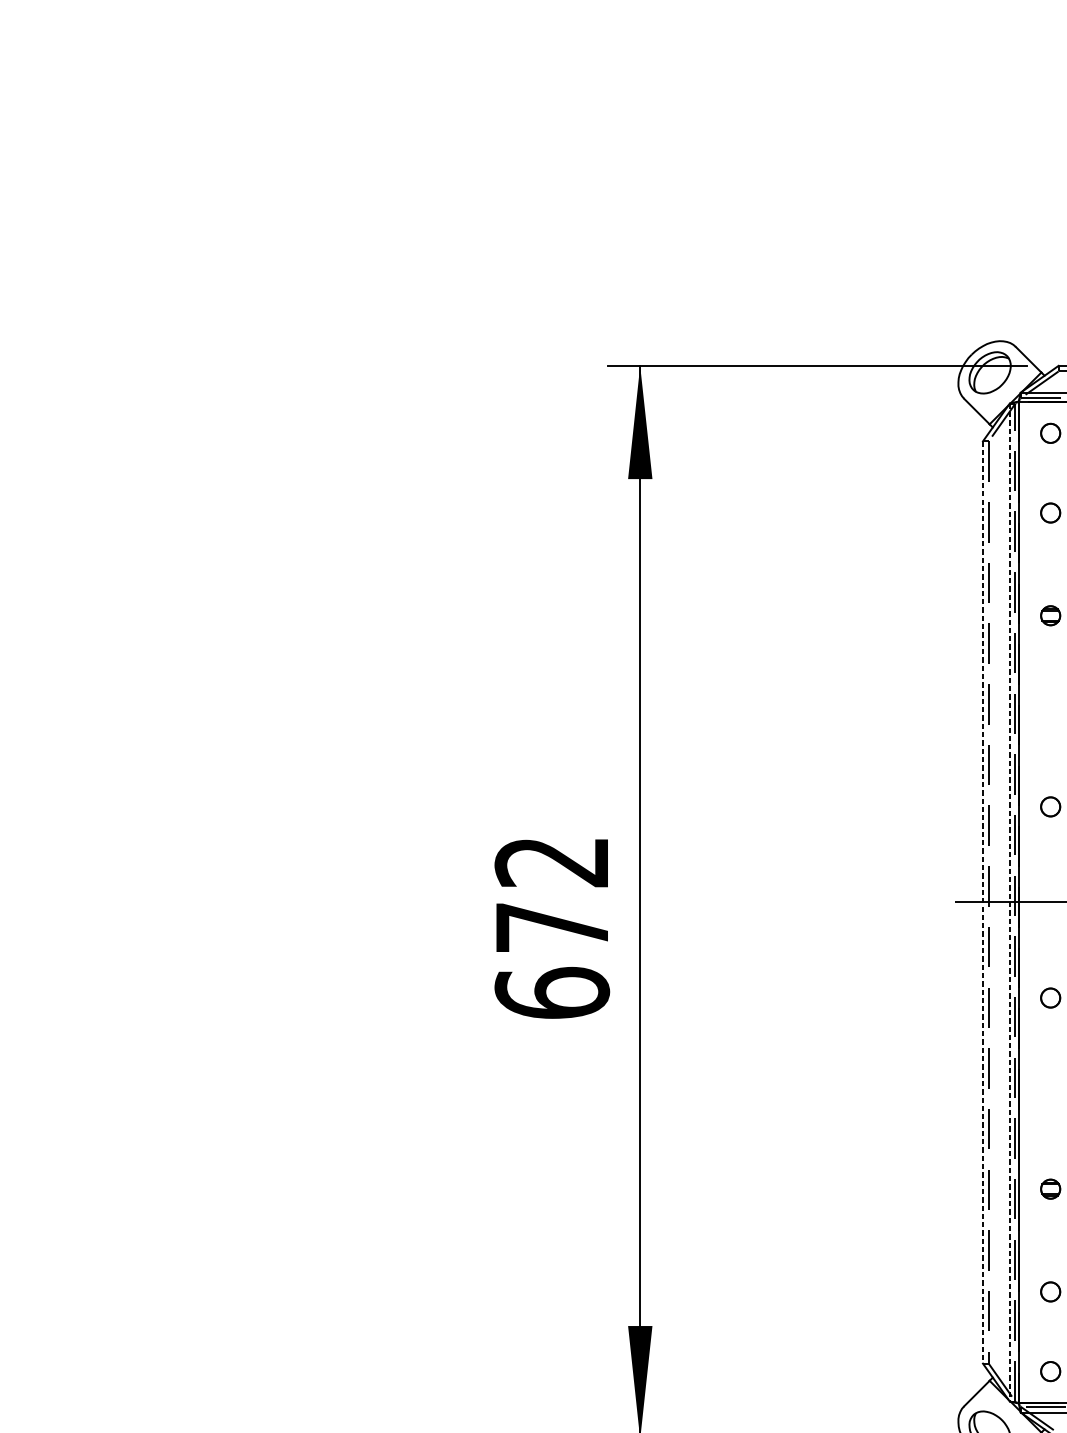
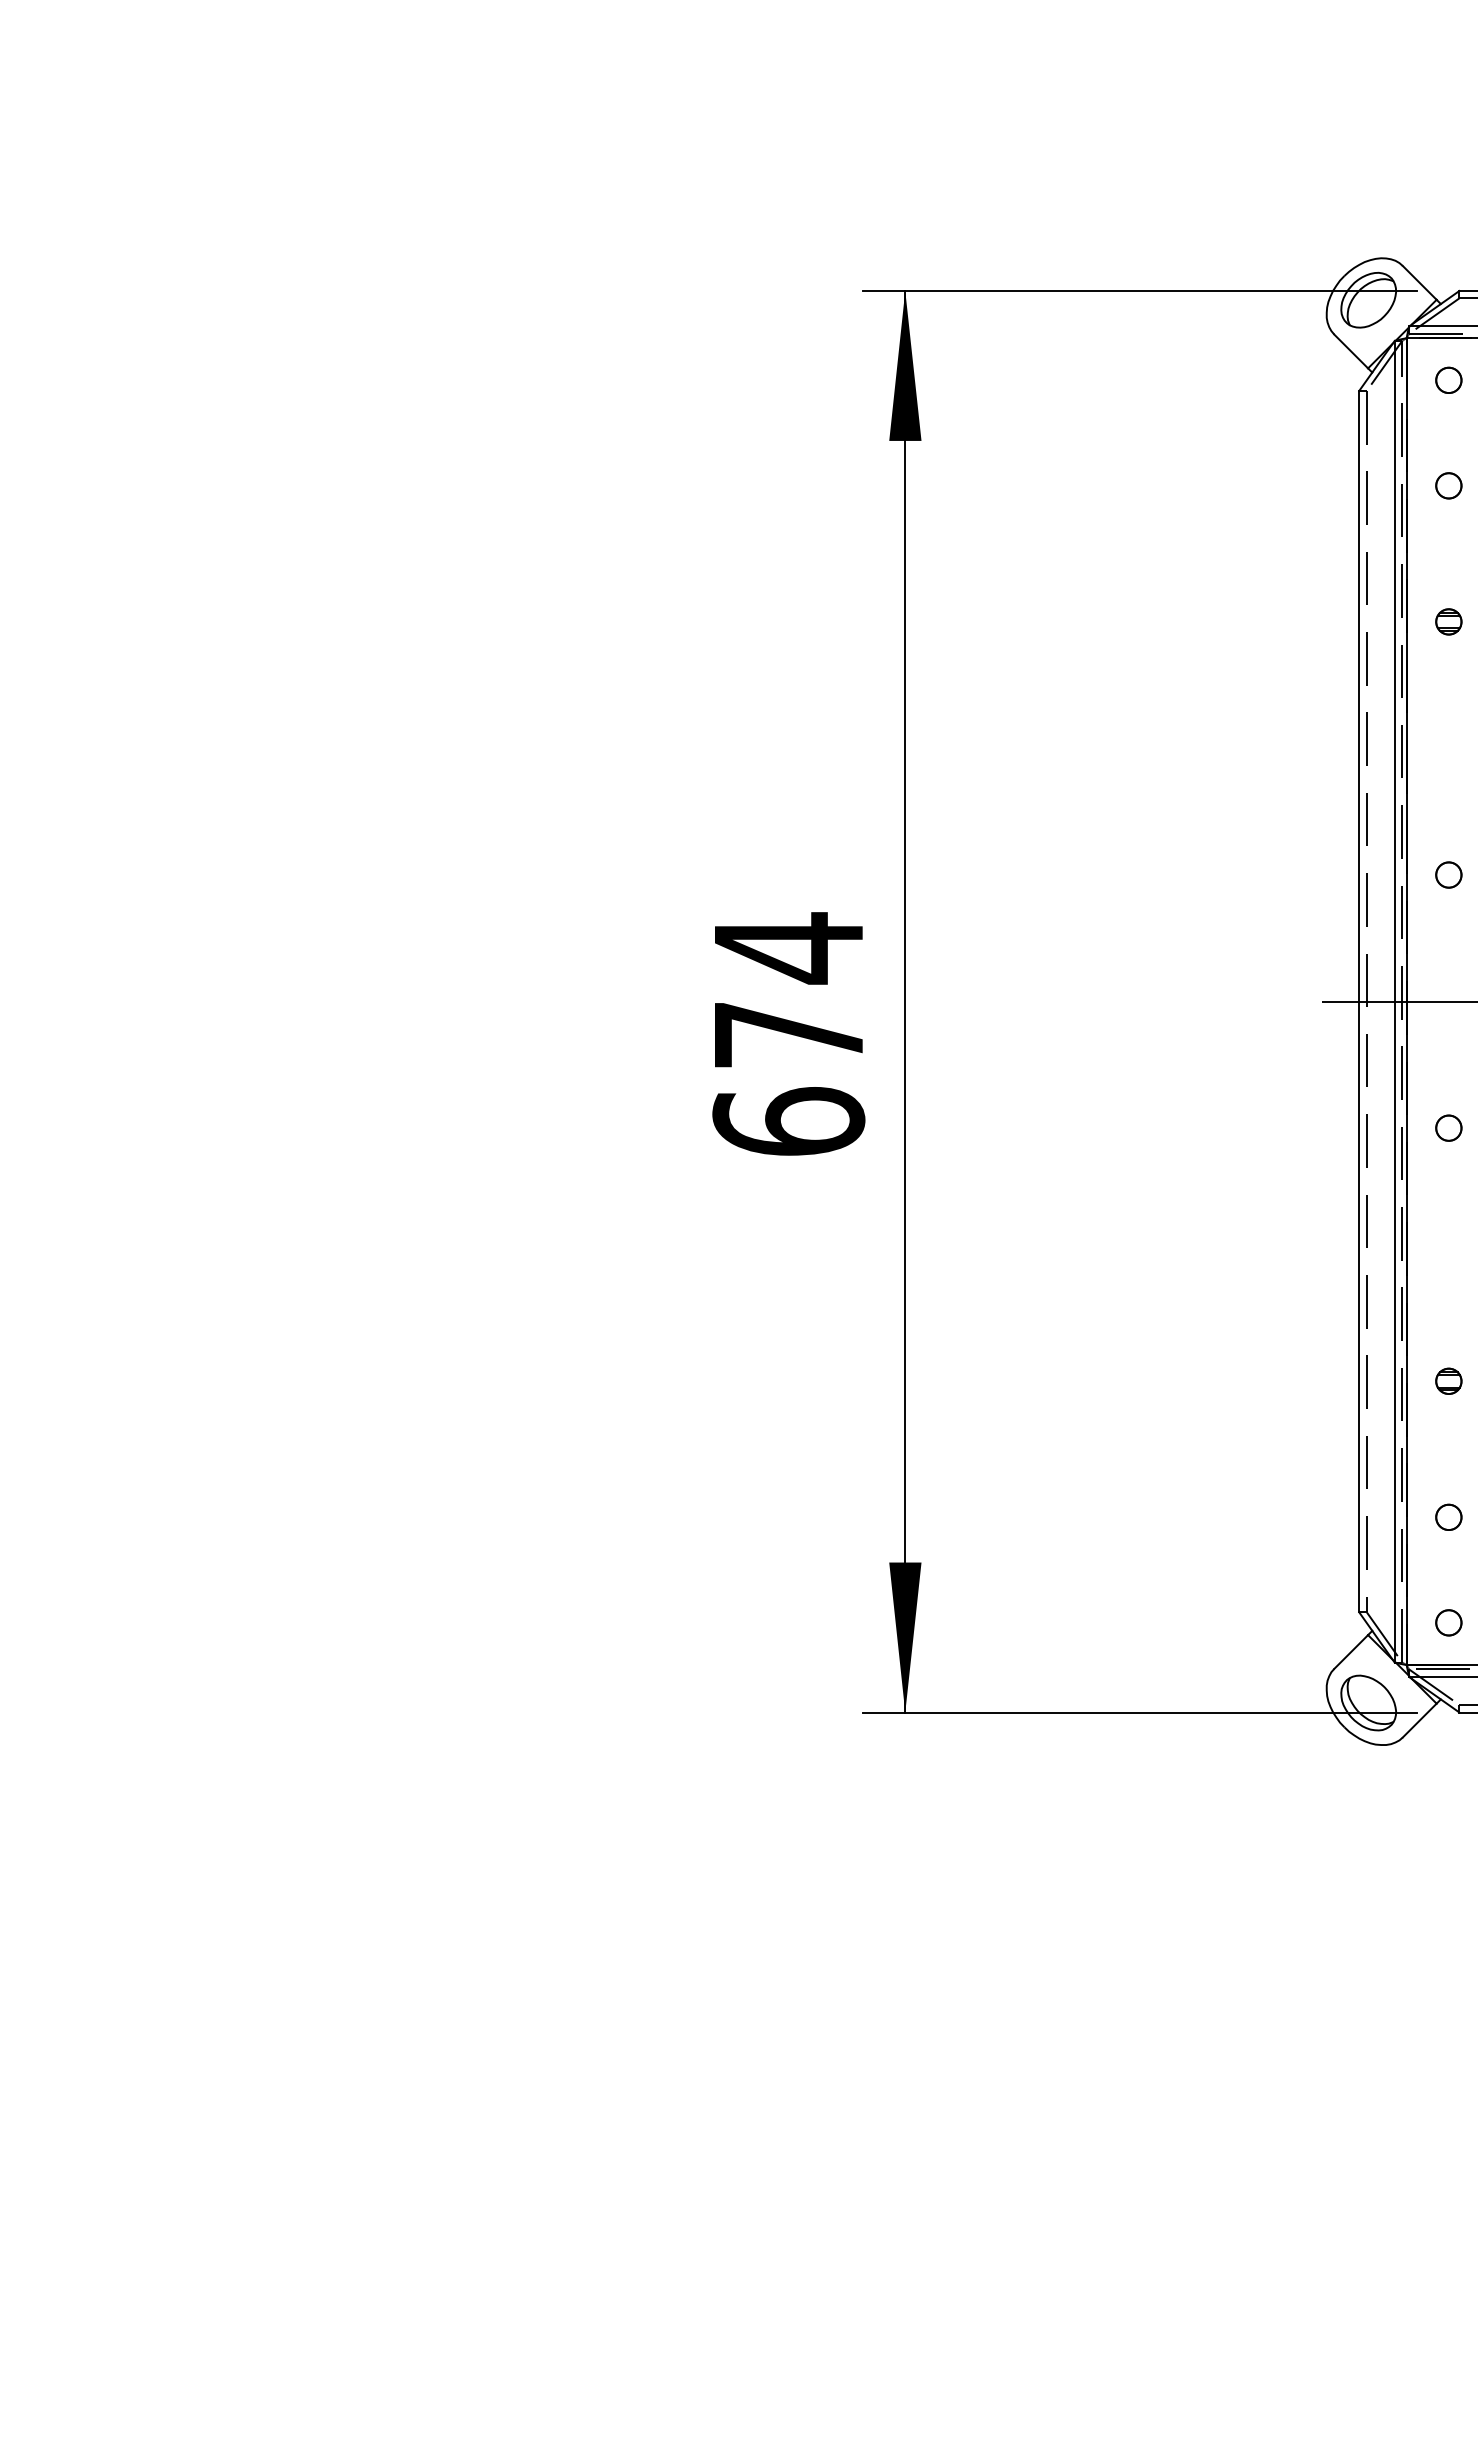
text: (551, 862) -> (787, 948), 672 -> 674
line: (983, 902) -> (1359, 1001), dashed -> solid
line: (1009, 902) -> (1394, 1001), dashed -> solid

